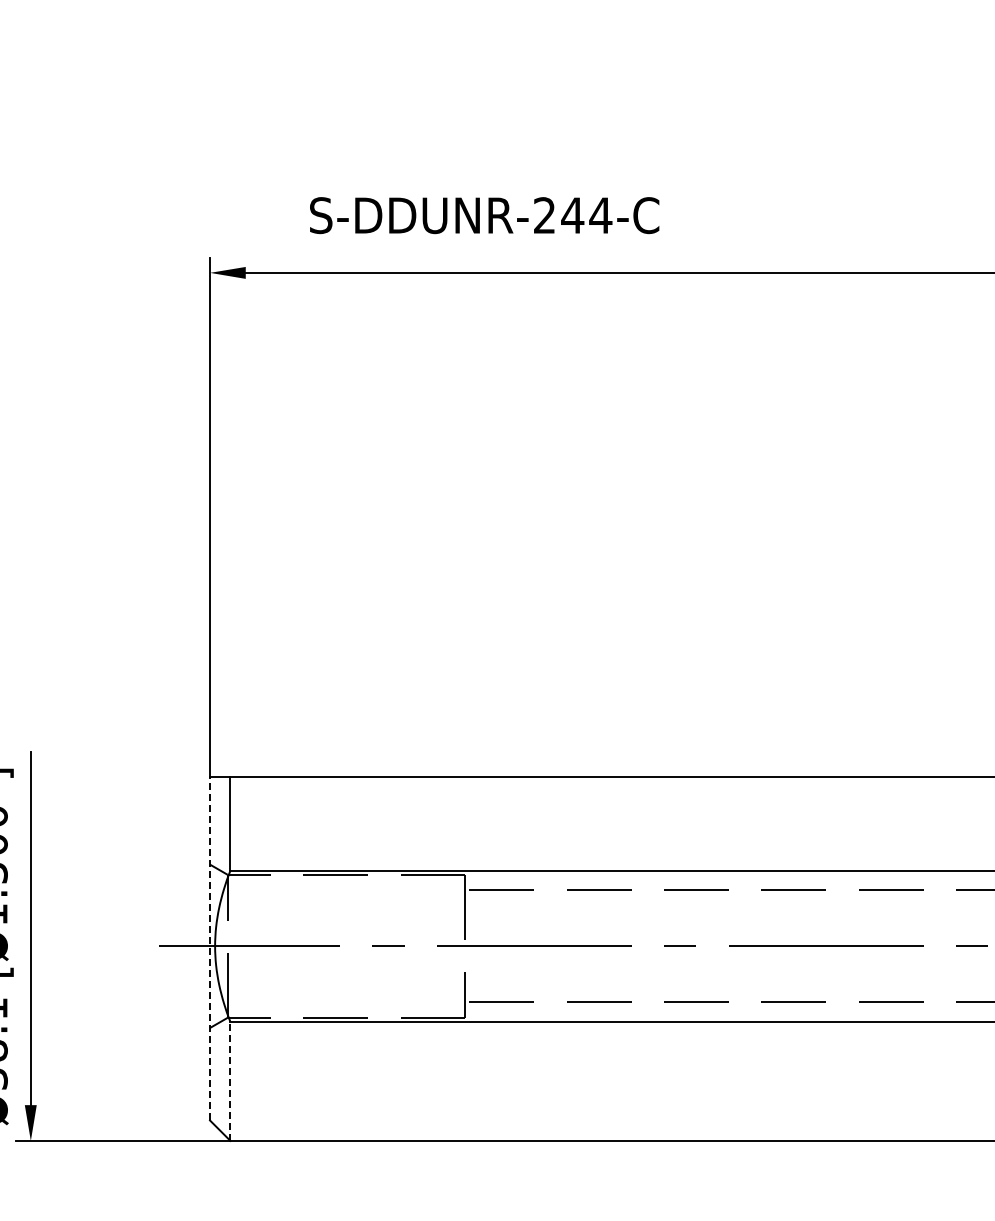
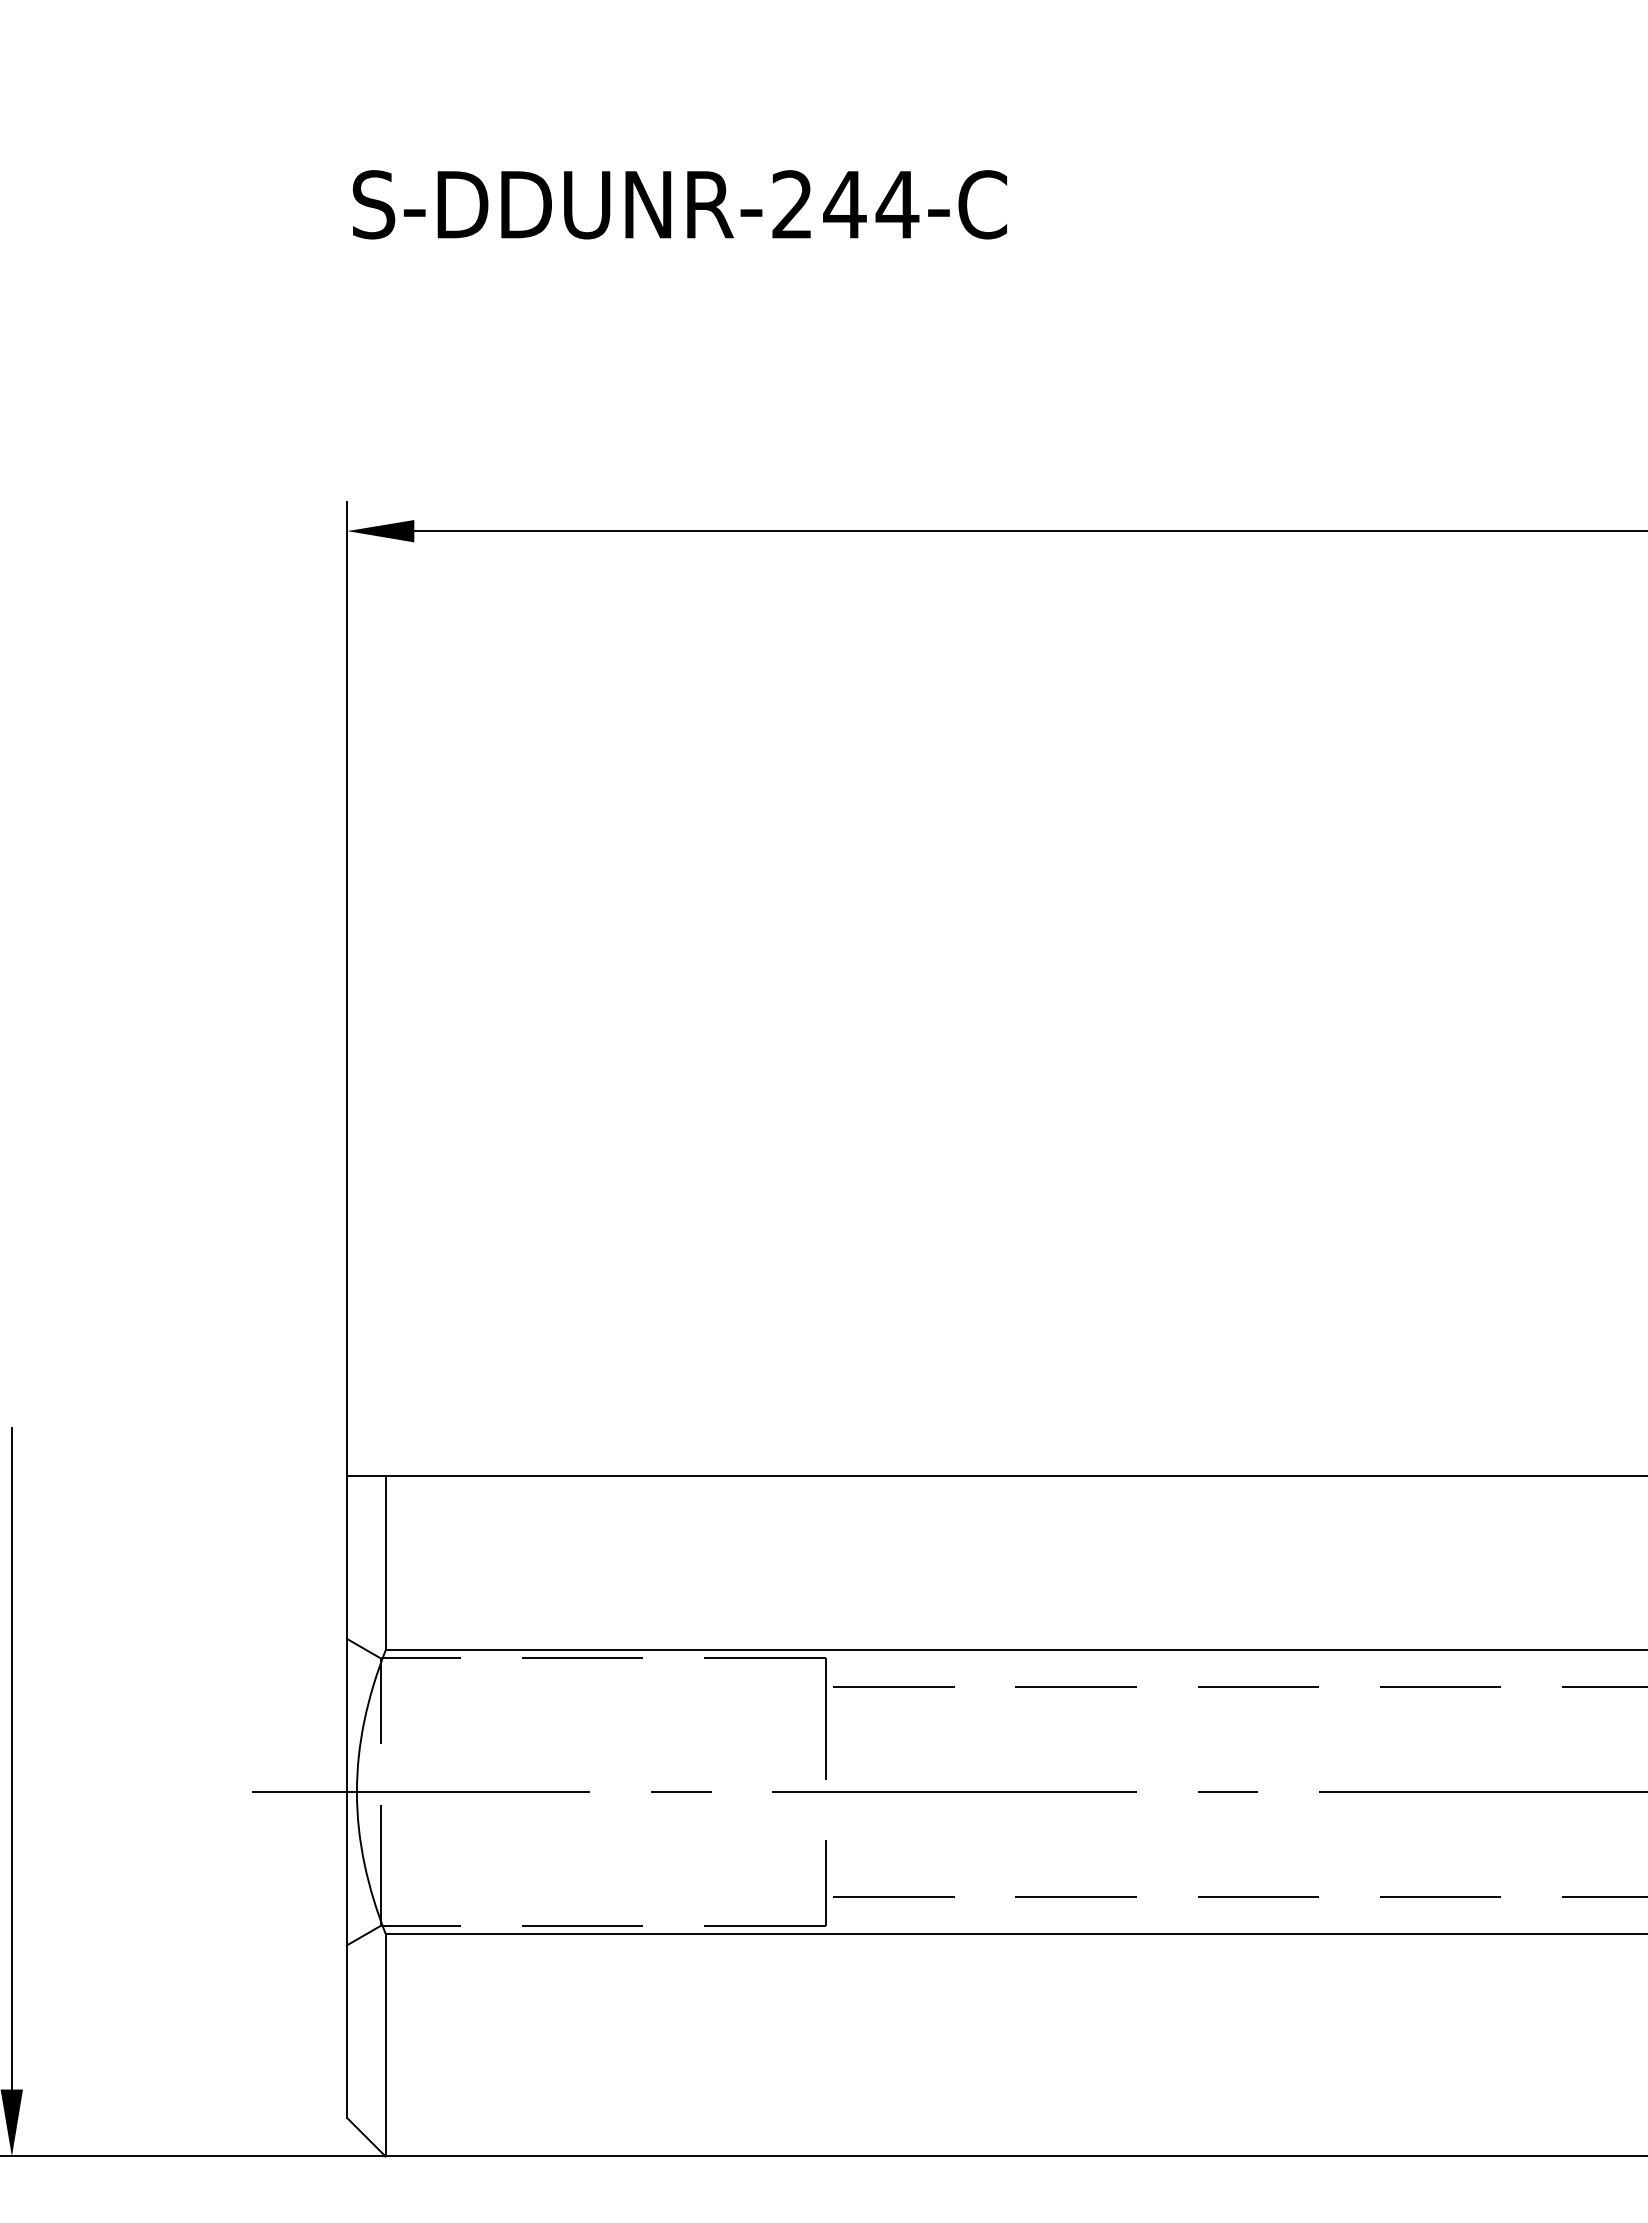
text: (484, 215) -> (679, 204), moved
line: (210, 948) -> (348, 1796), dashed -> solid
line: (230, 1080) -> (385, 2043), dashed -> solid

